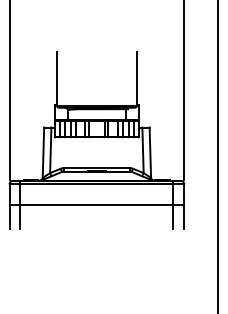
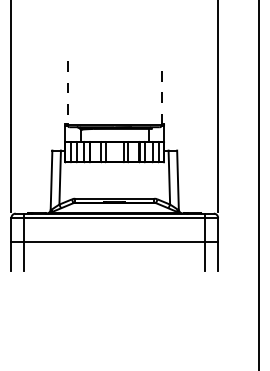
line: (136, 78) -> (161, 92), solid -> dashed
line: (56, 79) -> (67, 93), solid -> dashed

